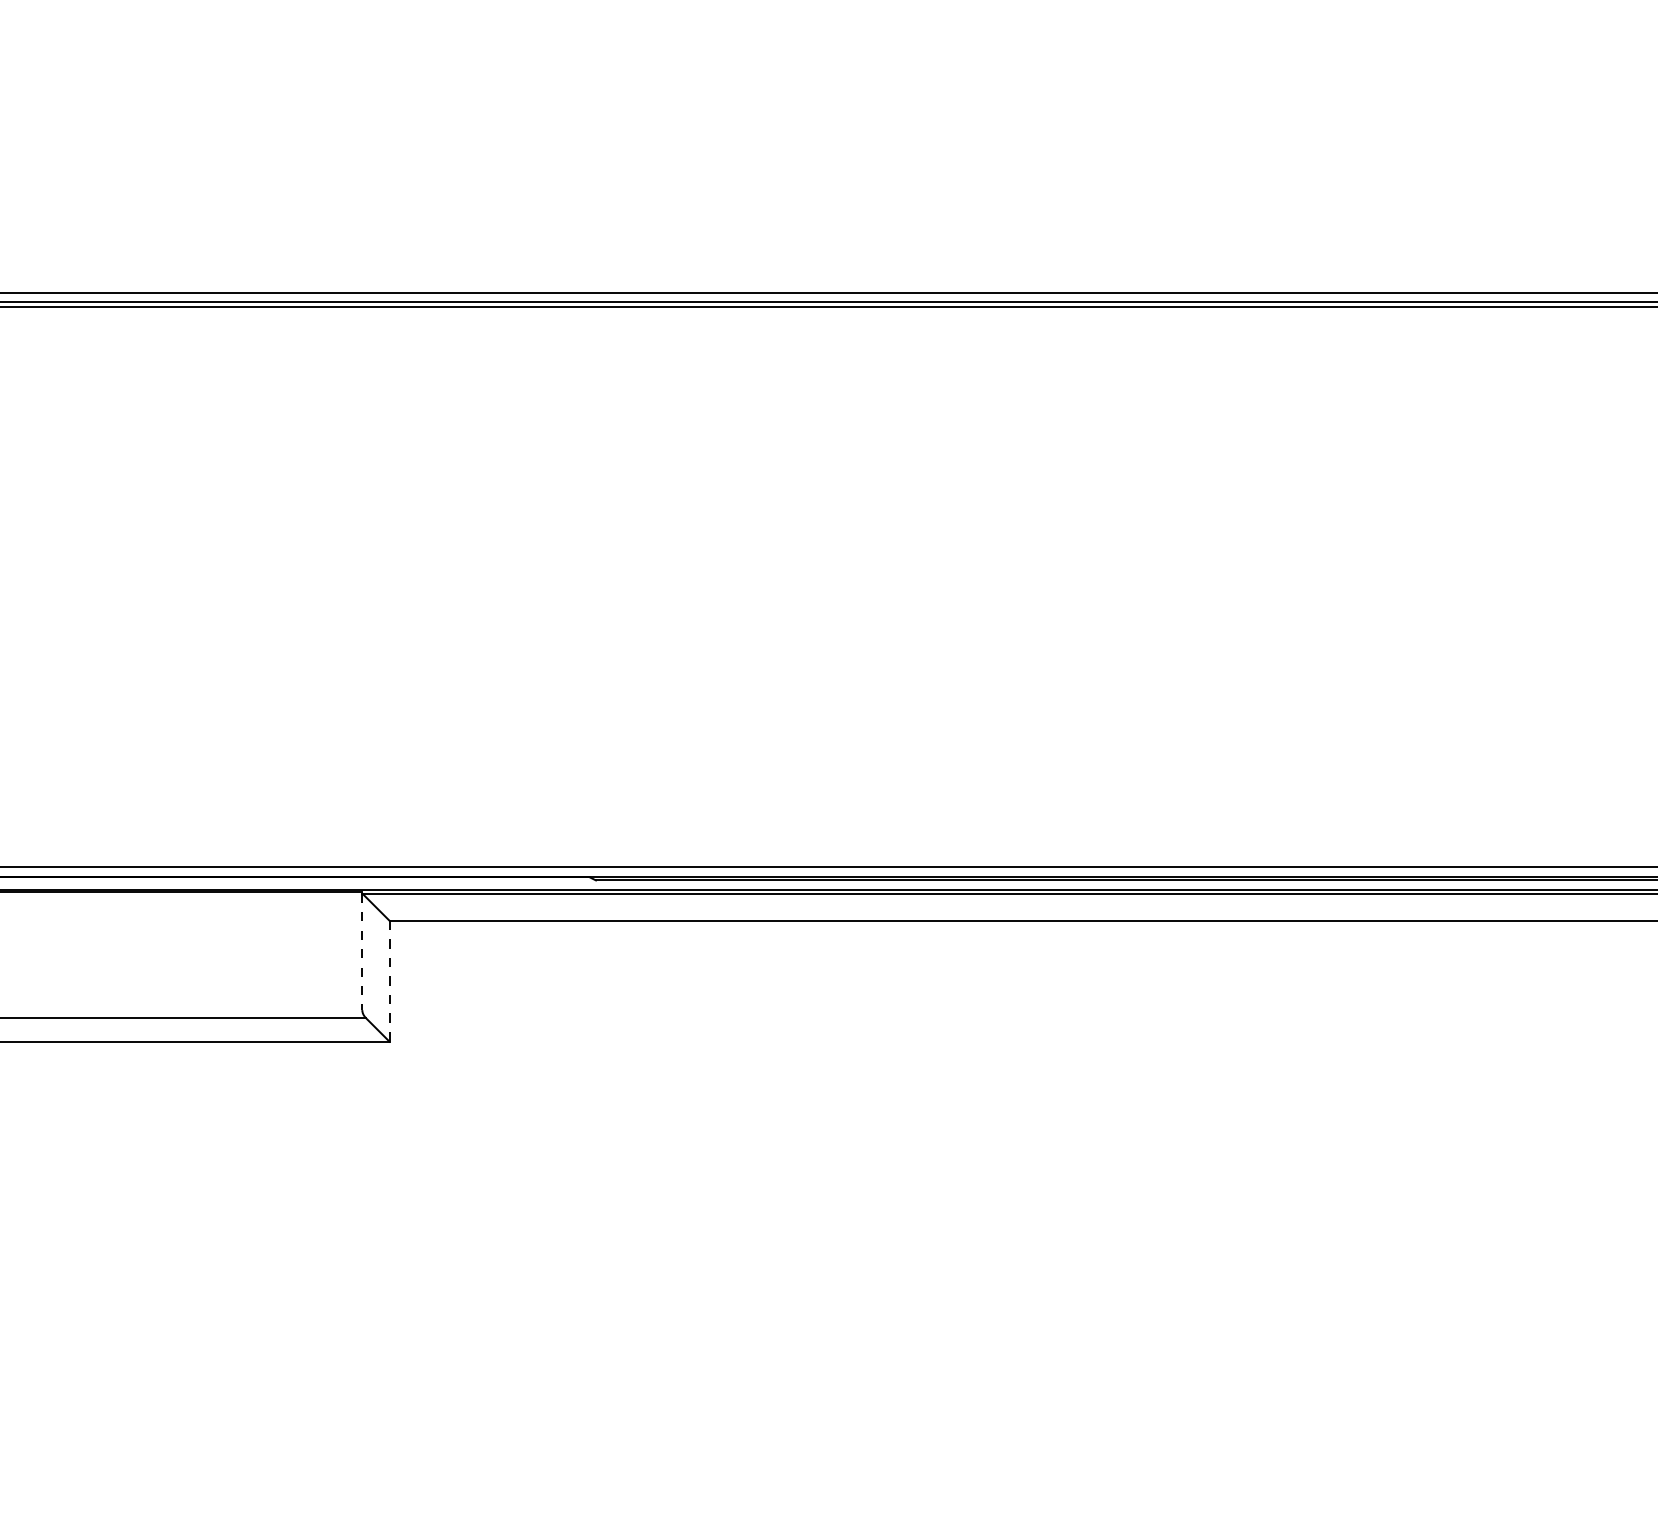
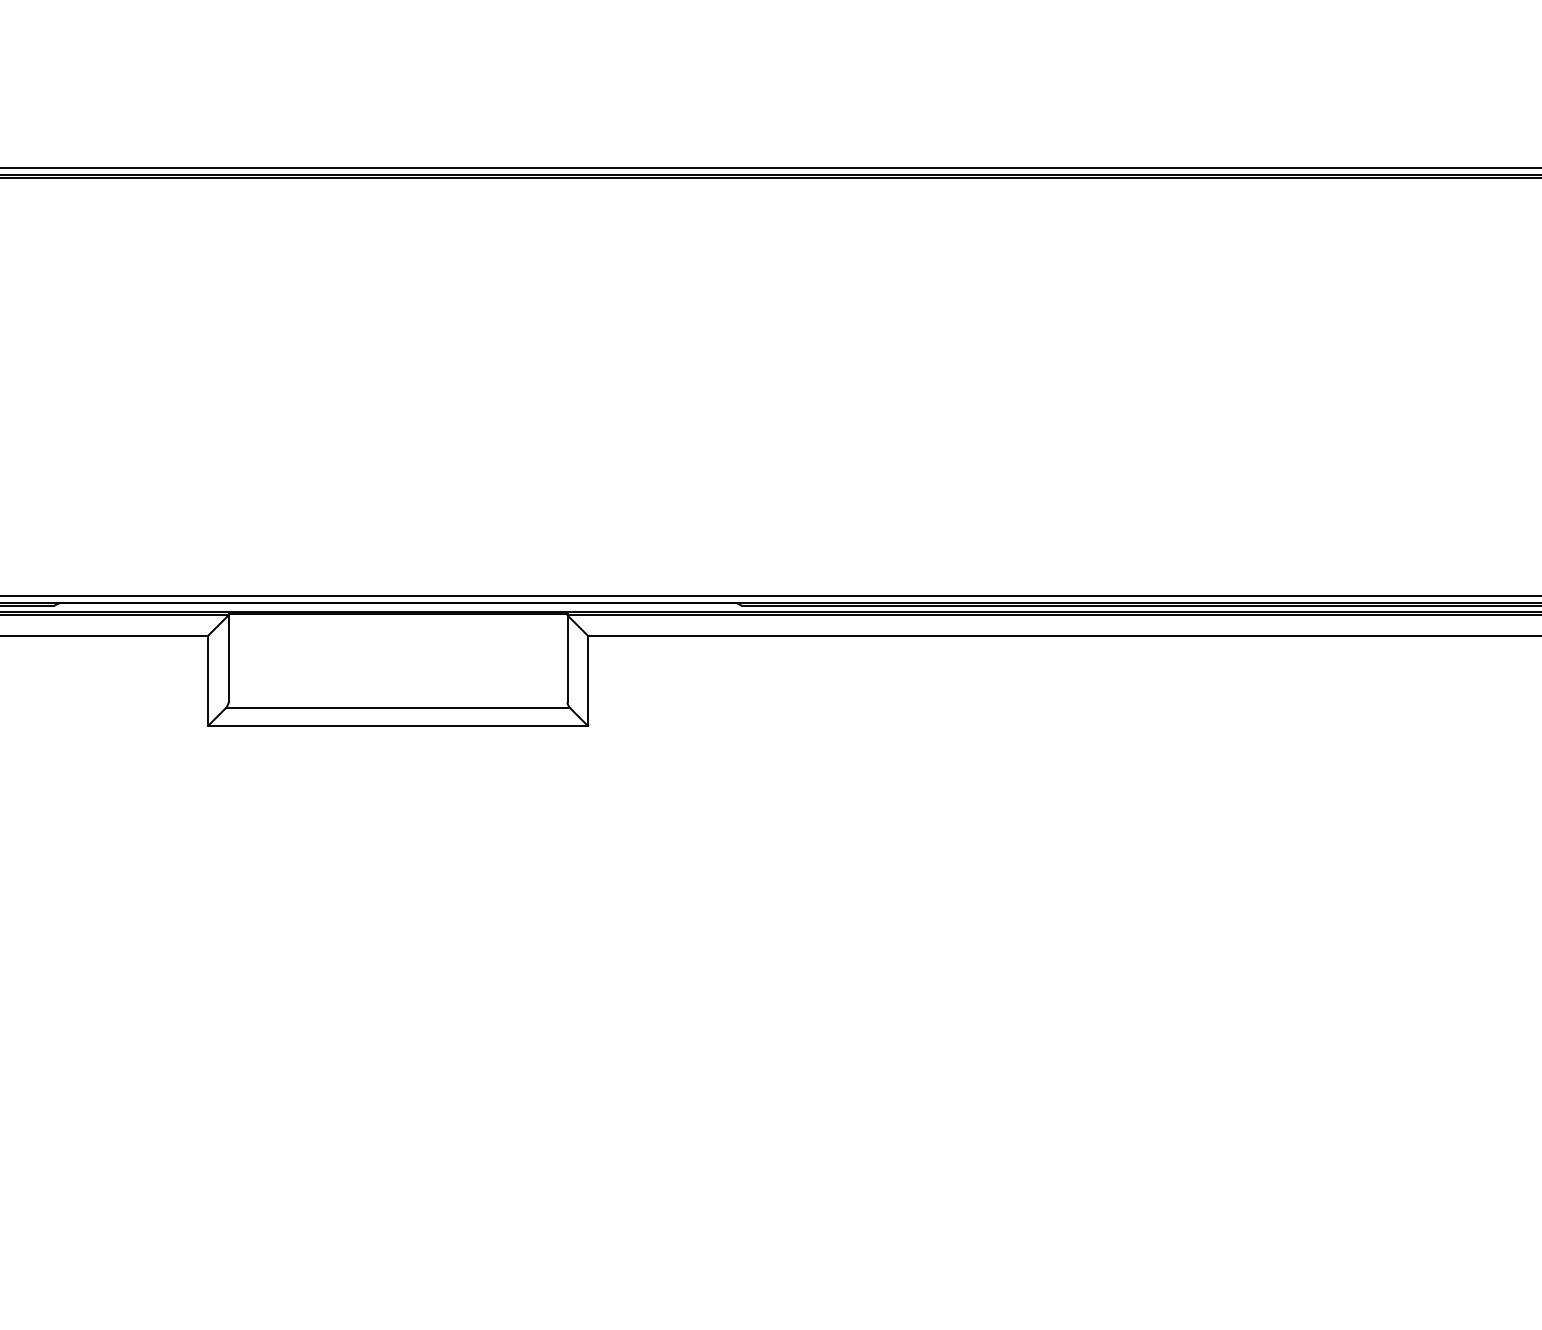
line: (362, 952) -> (567, 659), dashed -> solid
line: (389, 982) -> (587, 681), dashed -> solid

